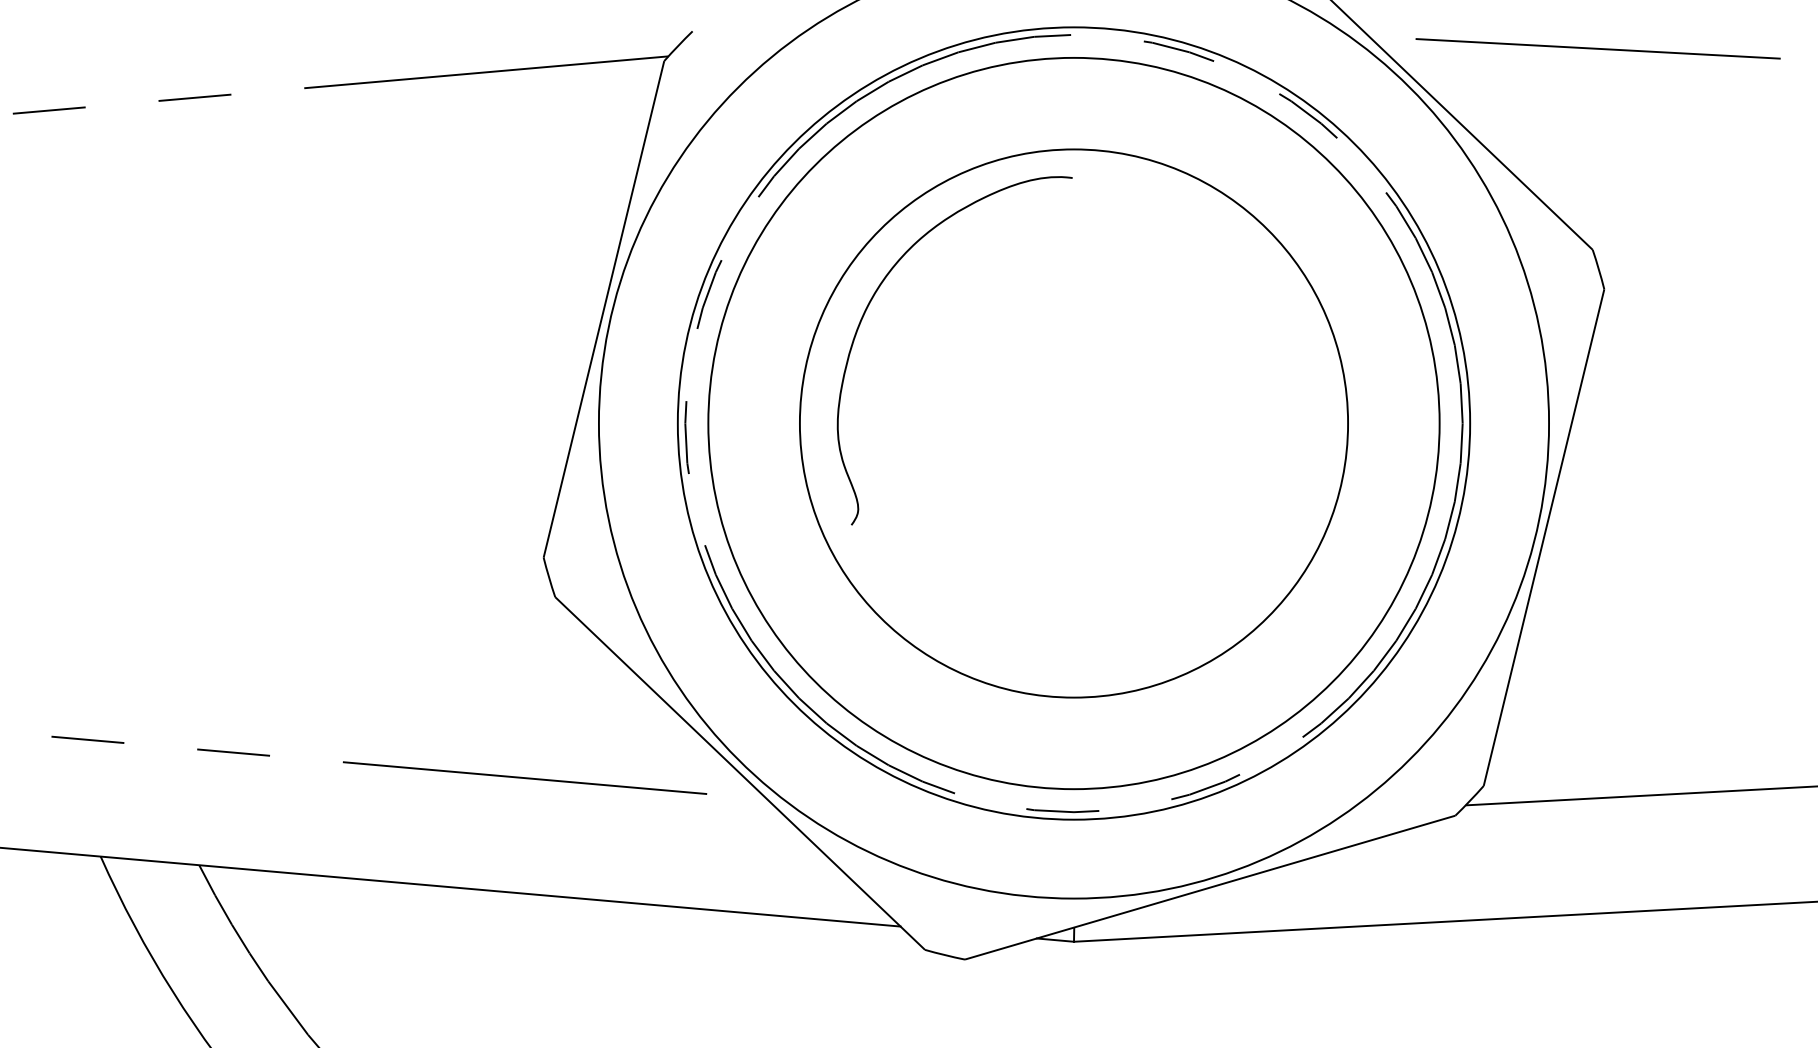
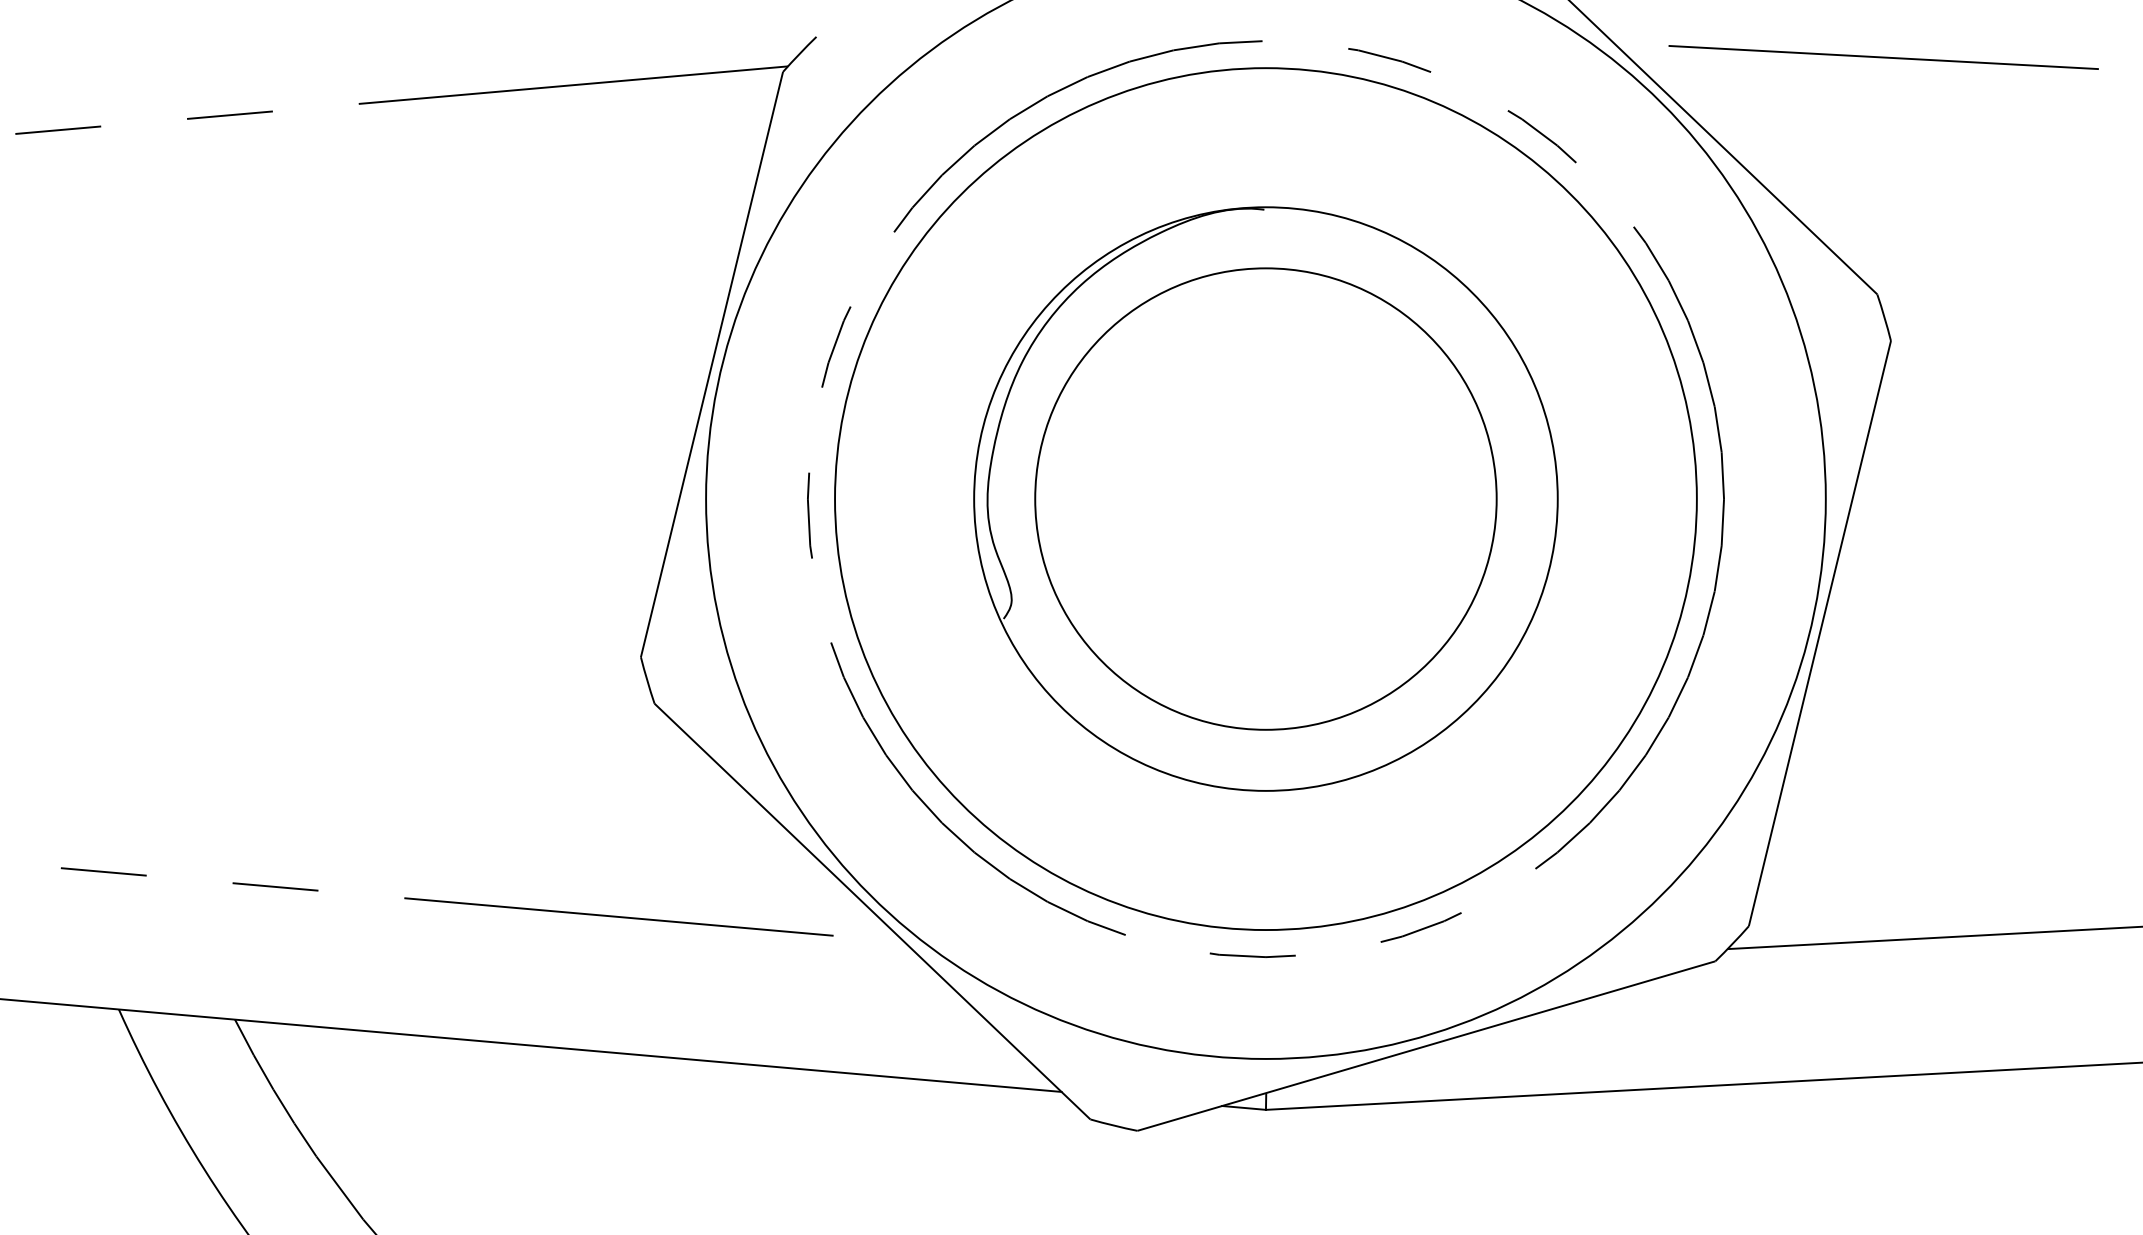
circle: (1073, 423) -> (1265, 498), size x0.62
circle: (1073, 423) -> (1265, 498), size x0.71

